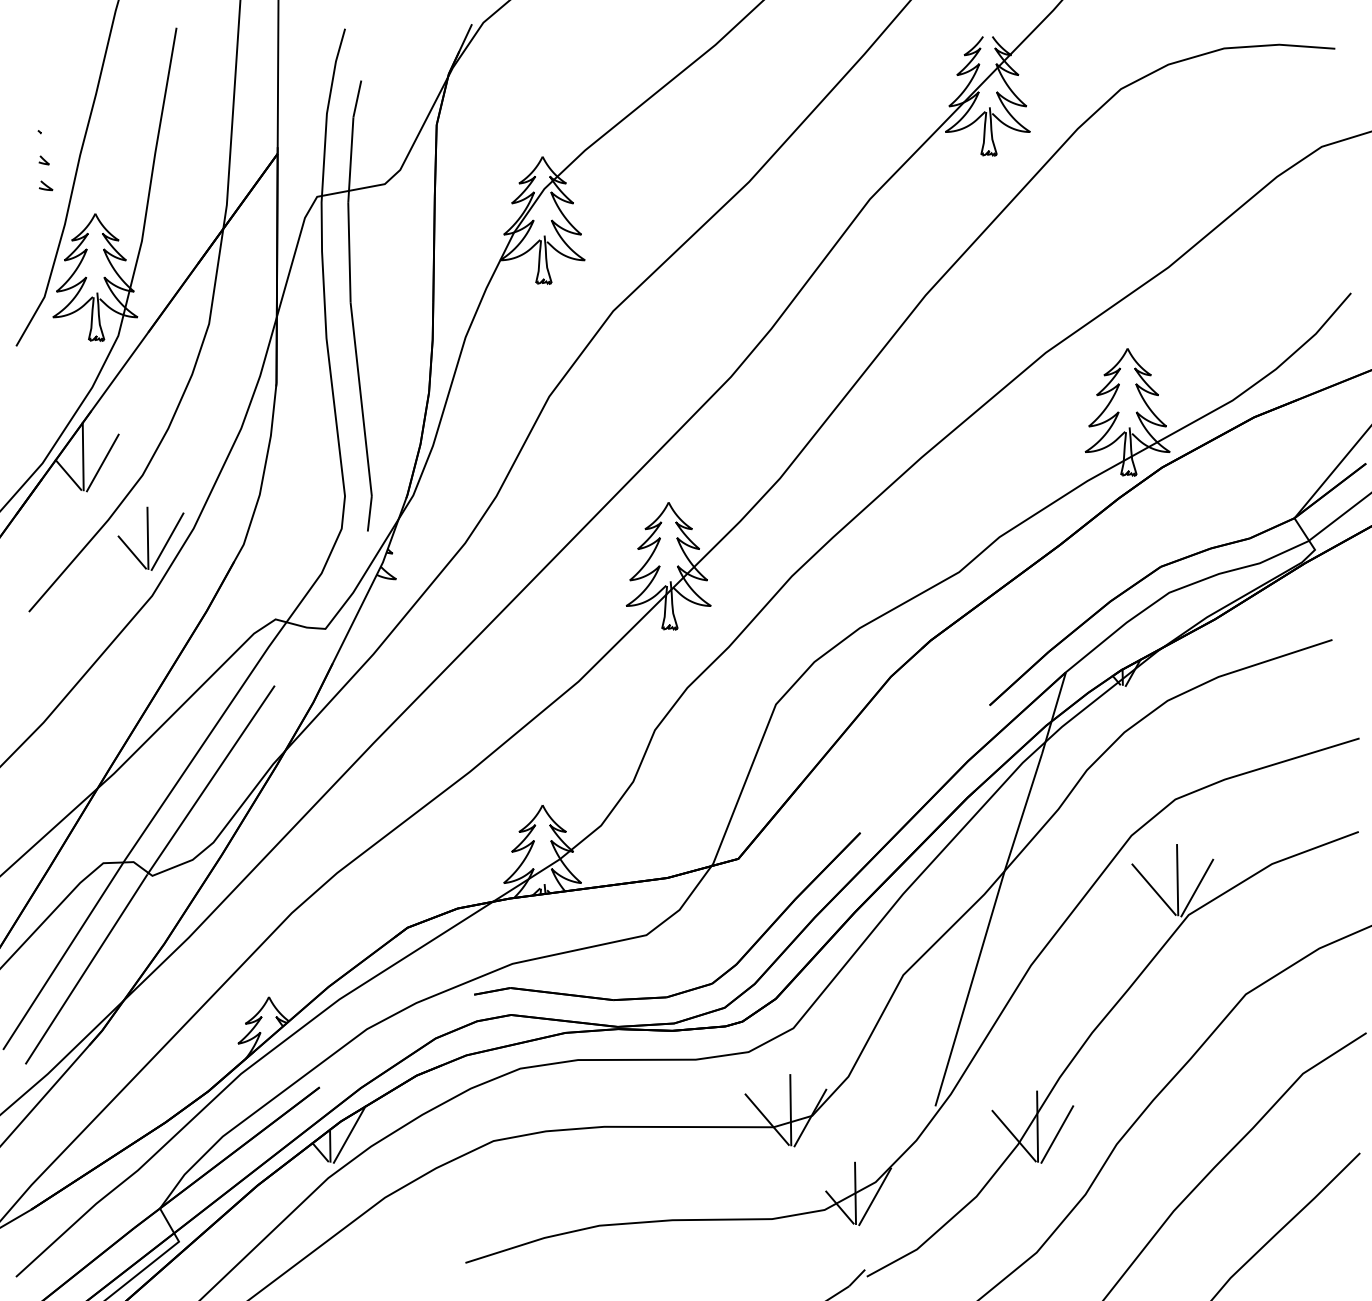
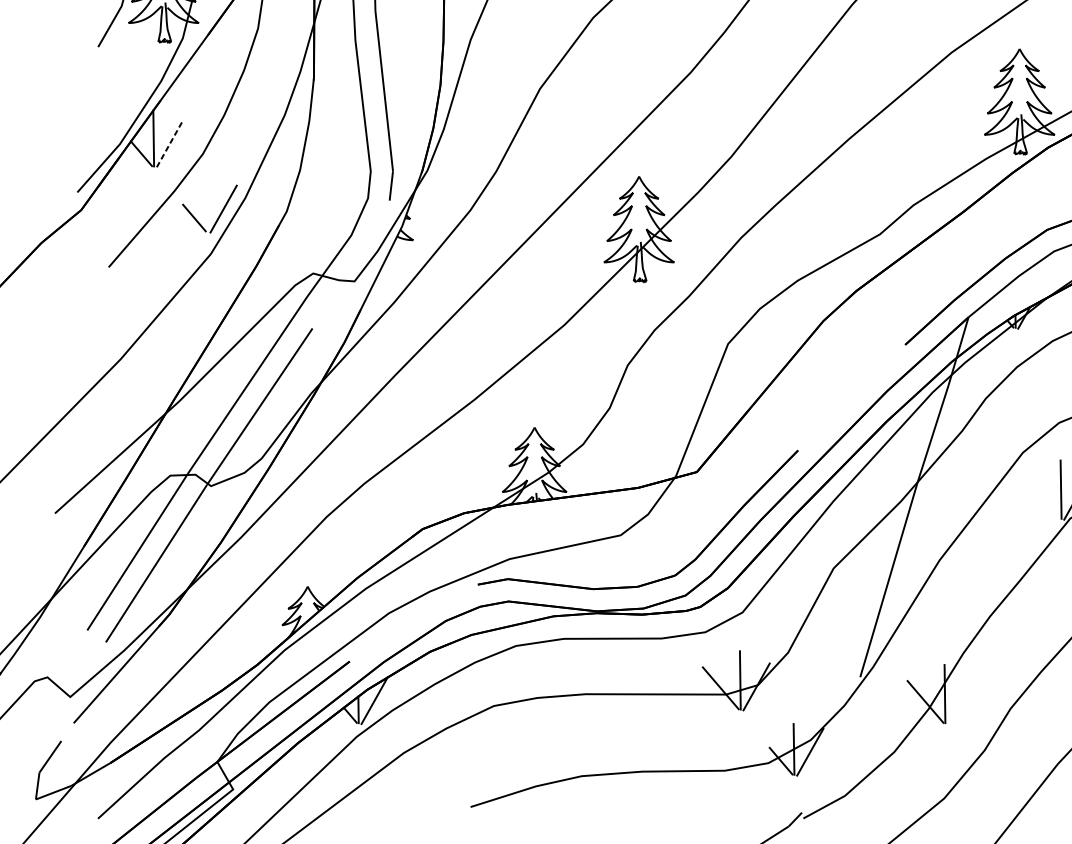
line: (103, 462) -> (170, 143), solid -> dashed
line: (147, 537) -> (207, 205), removed
line: (1153, 889) -> (1041, 497), removed
line: (1057, 1134) -> (961, 700), removed

